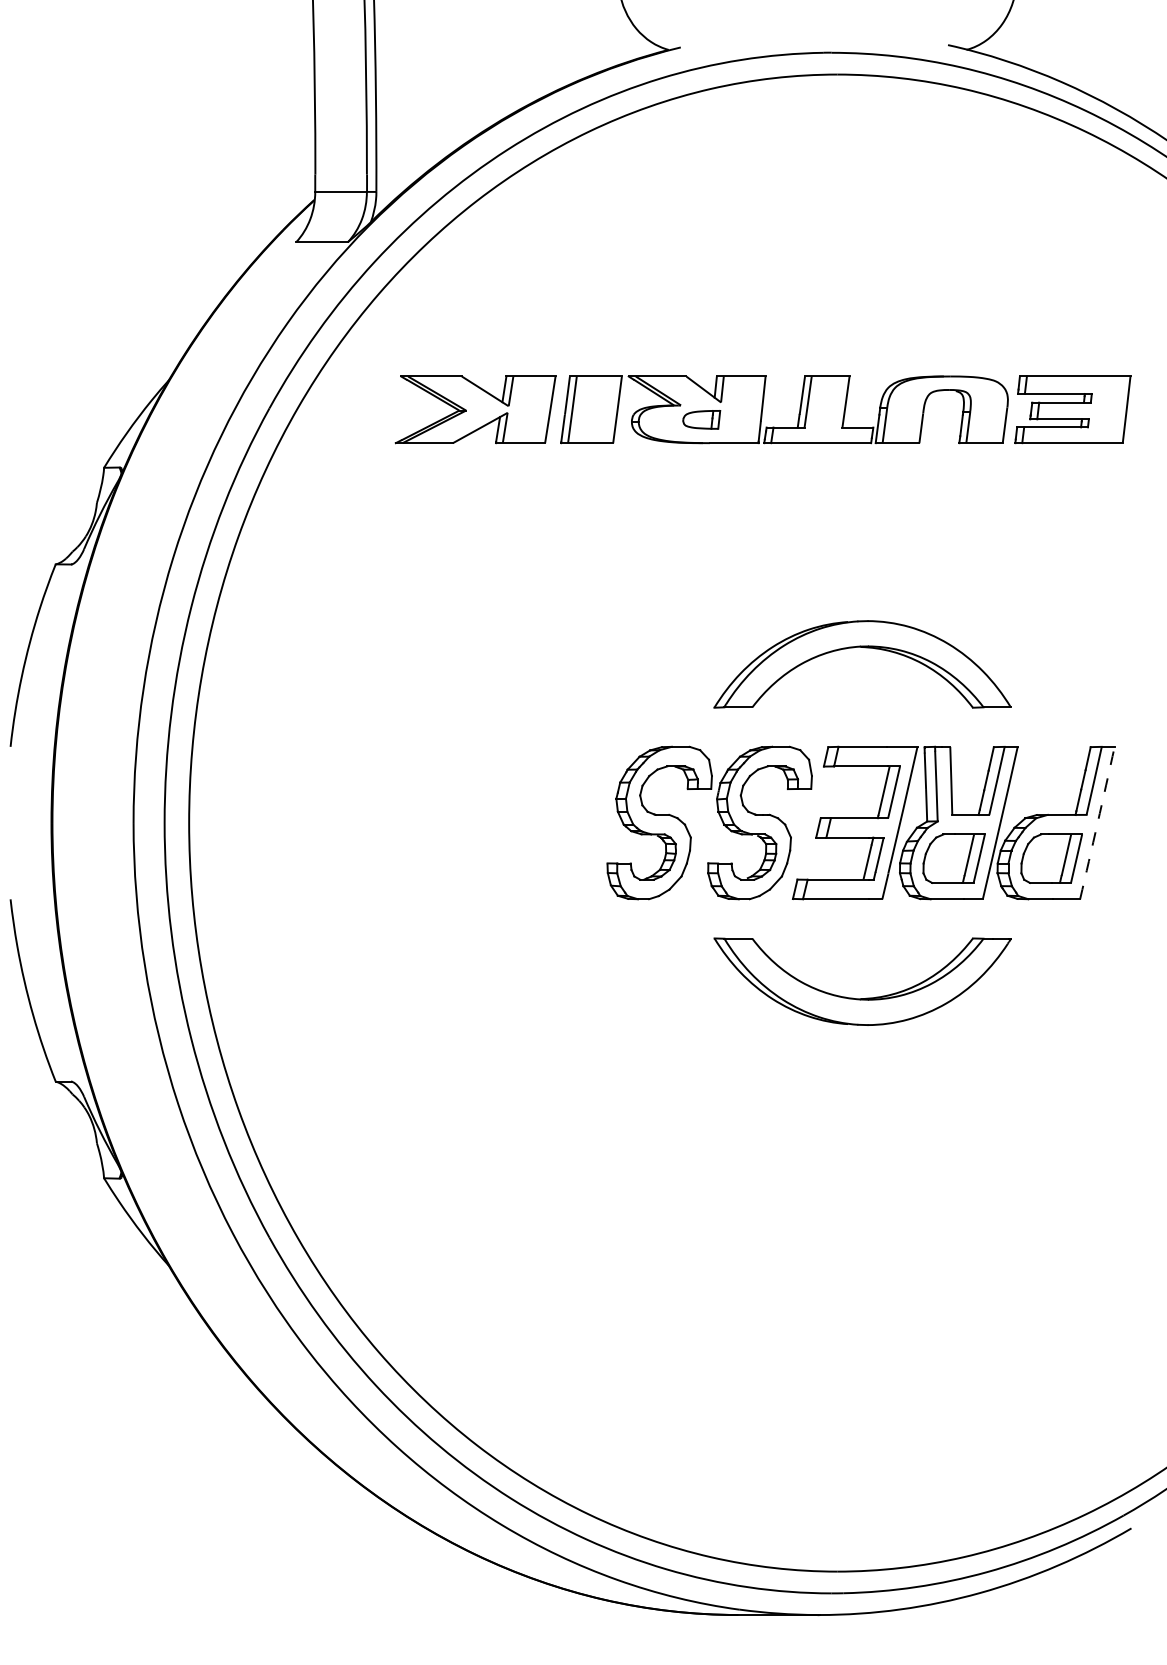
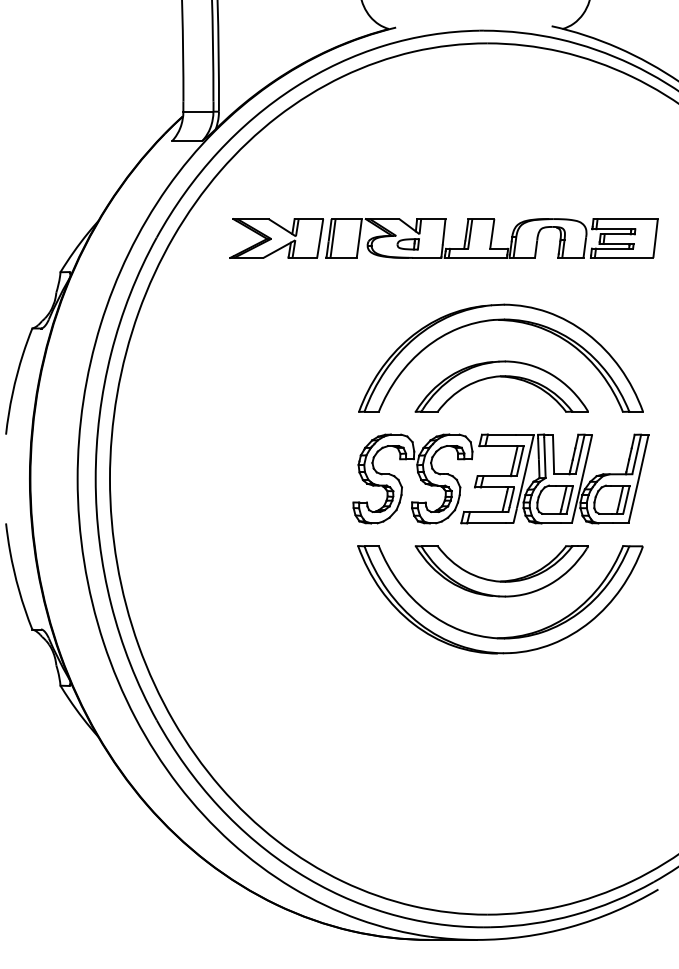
part: (867, 552) -> (504, 321), added
arc: (1097, 823) -> (638, 479), dashed -> solid
part: (870, 1093) -> (506, 636), added

